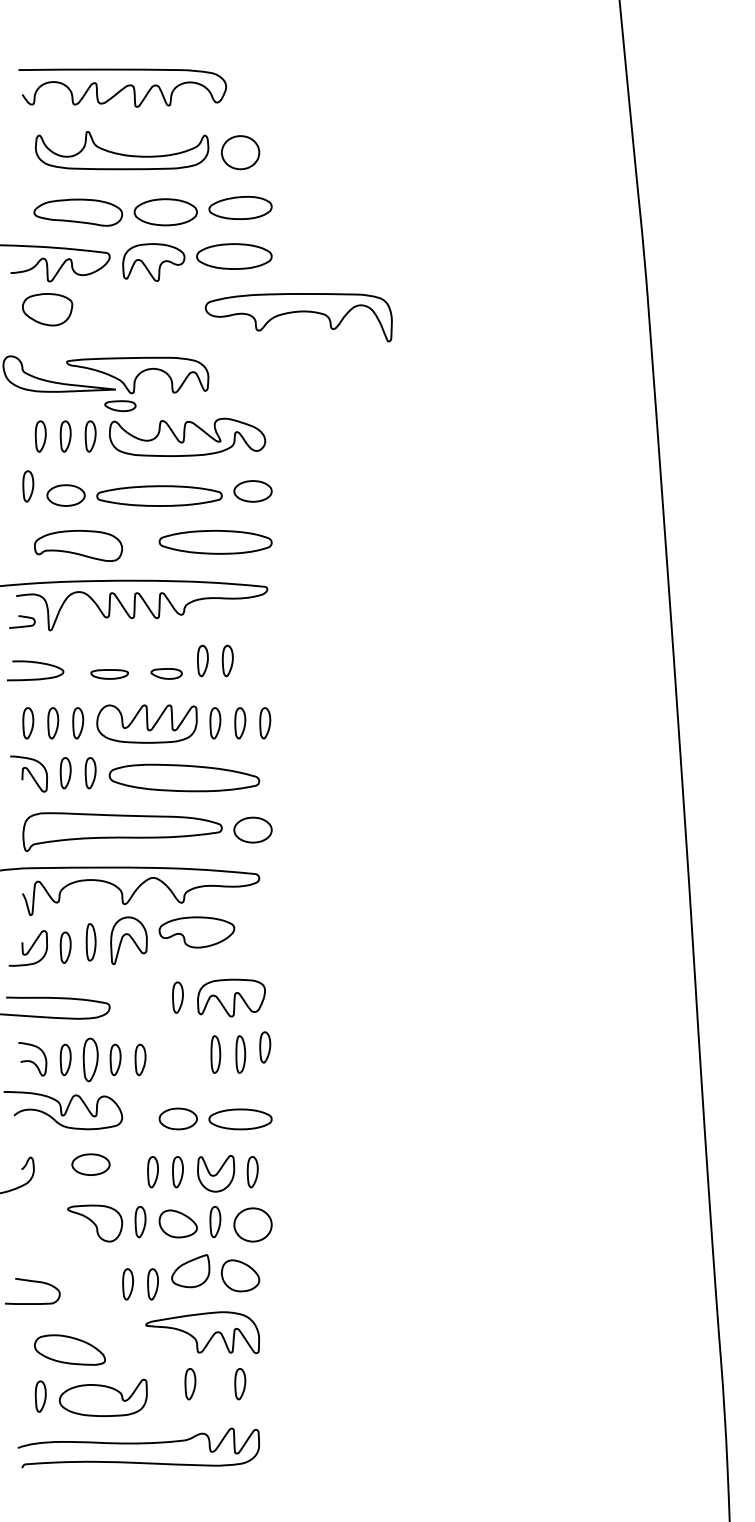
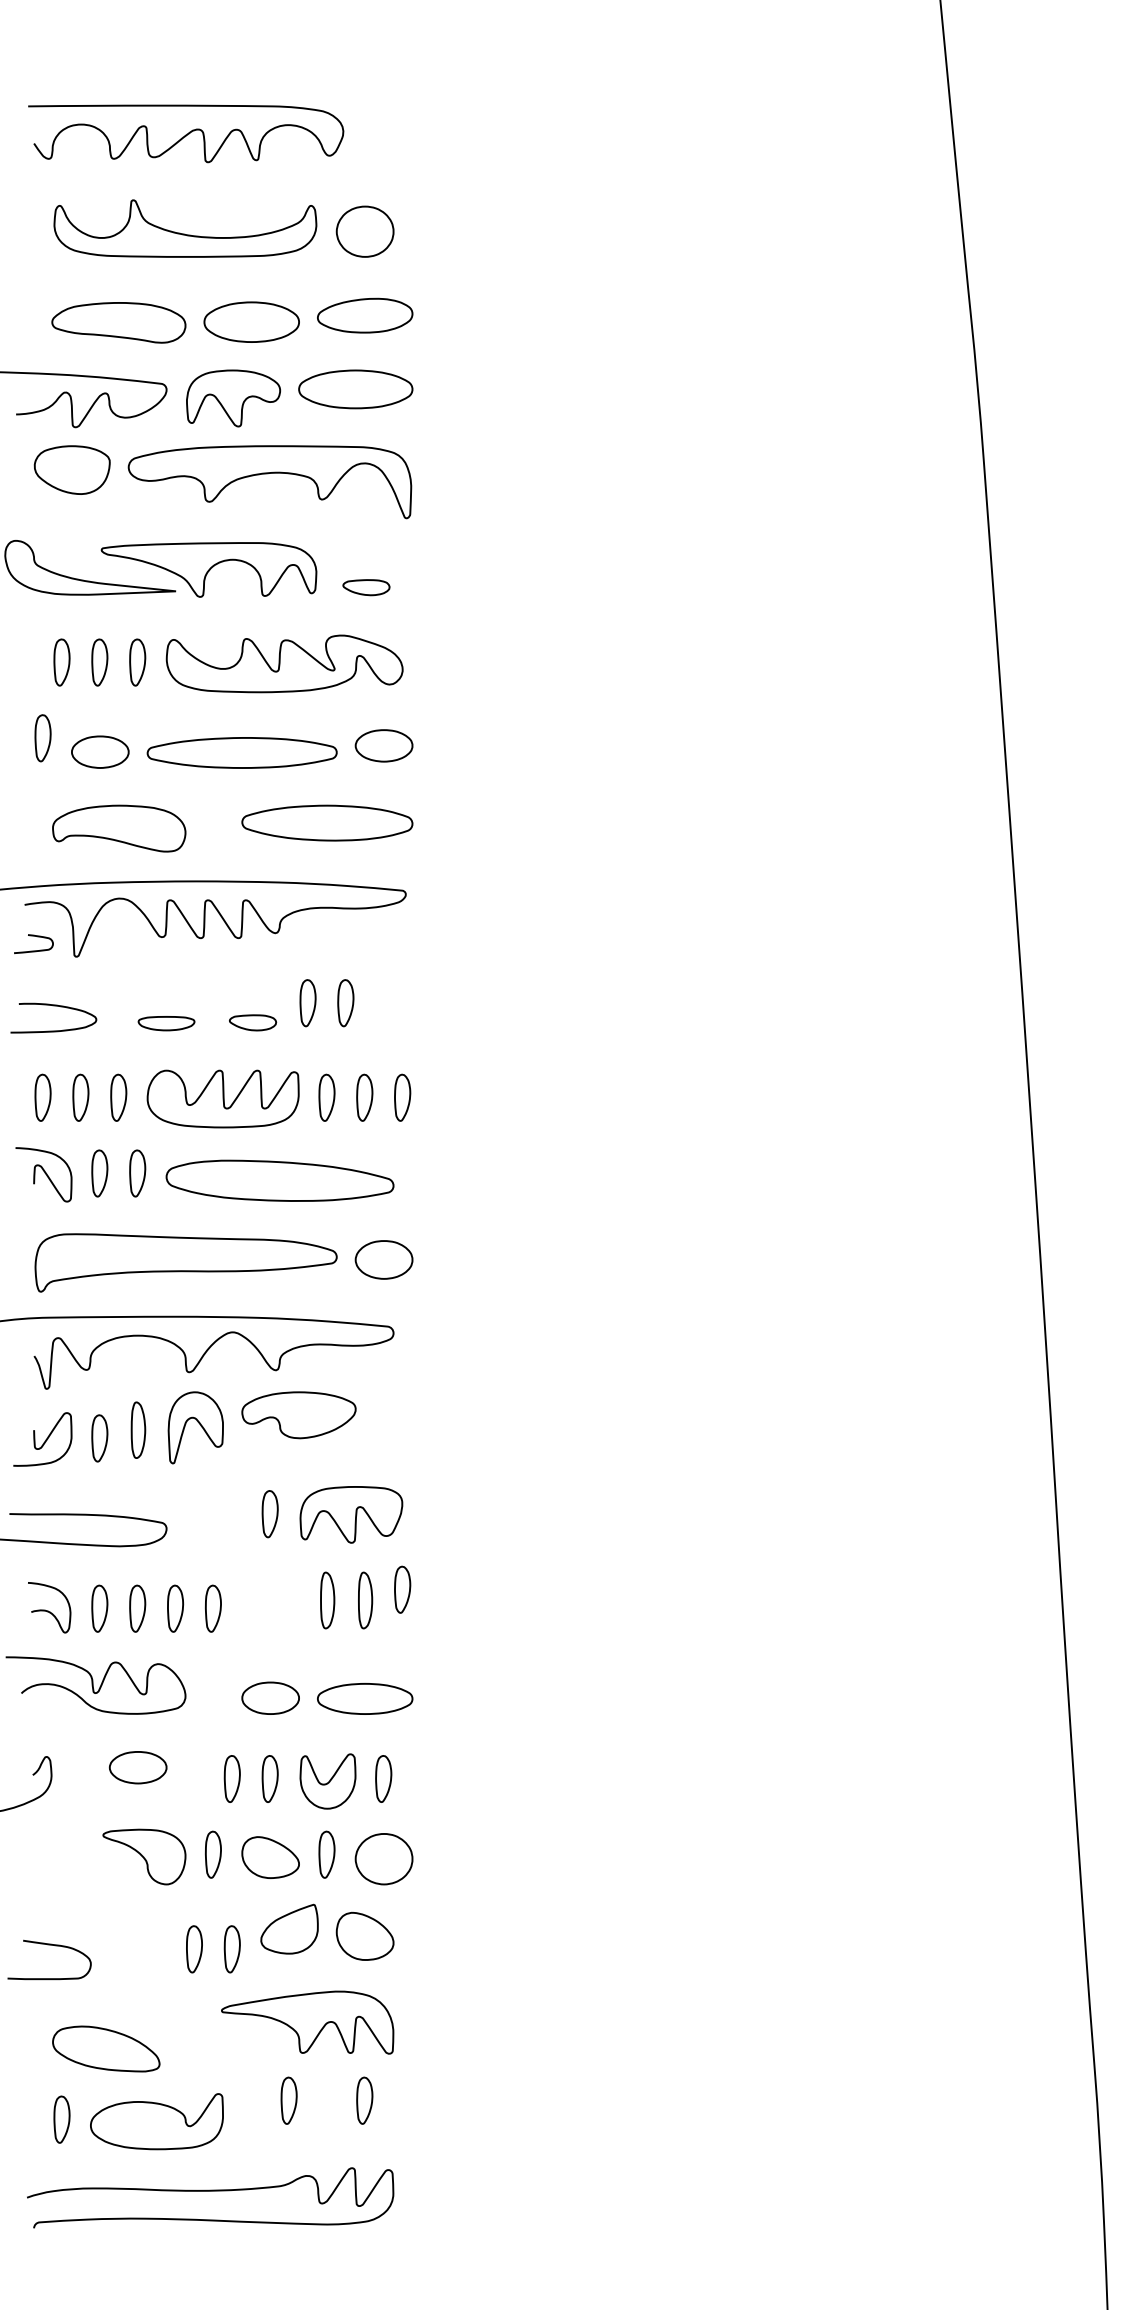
part: (298, 317) -> (269, 481), moved
part: (120, 406) -> (366, 588), moved
part: (90, 1059) -> (137, 1608), size x0.71

